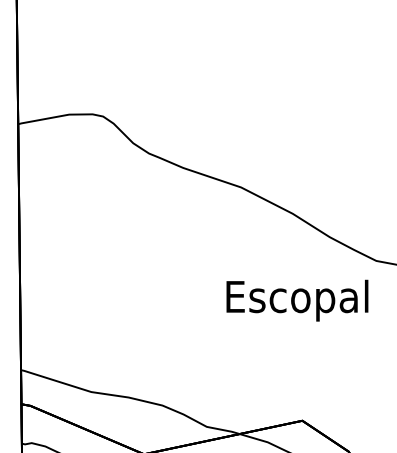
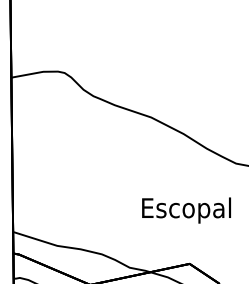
text: (297, 300) -> (186, 210), moved

